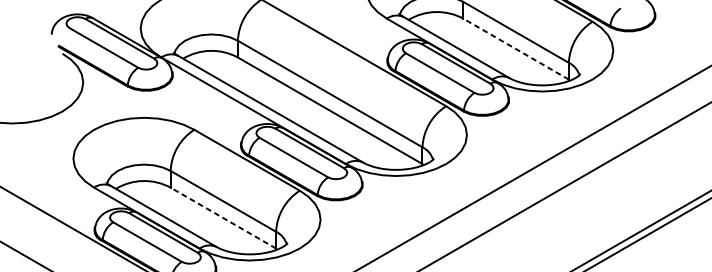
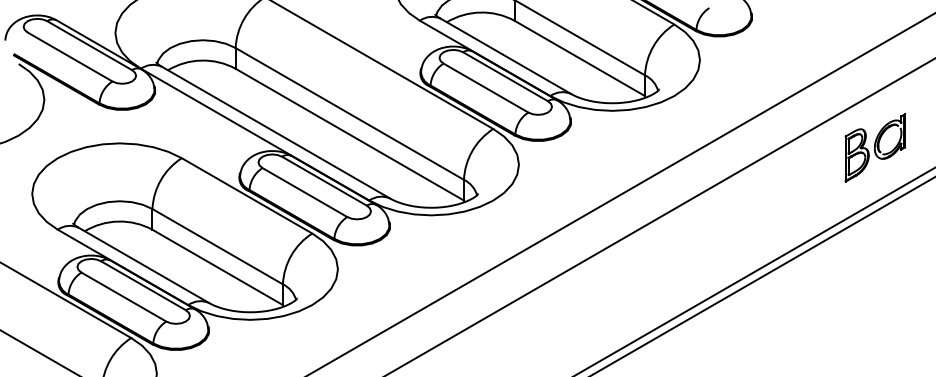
line: (515, 49) -> (579, 58), dashed -> solid
line: (223, 218) -> (217, 267), dashed -> solid

